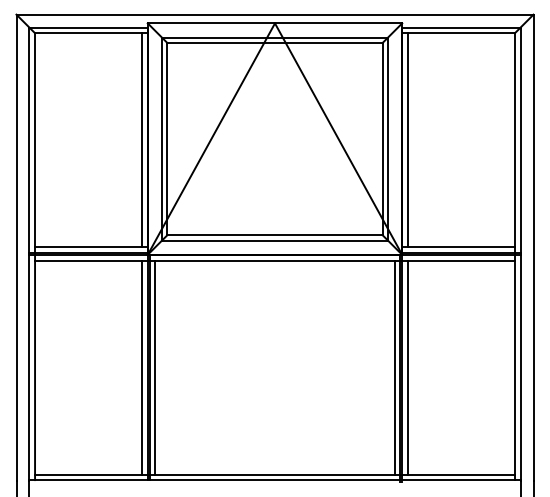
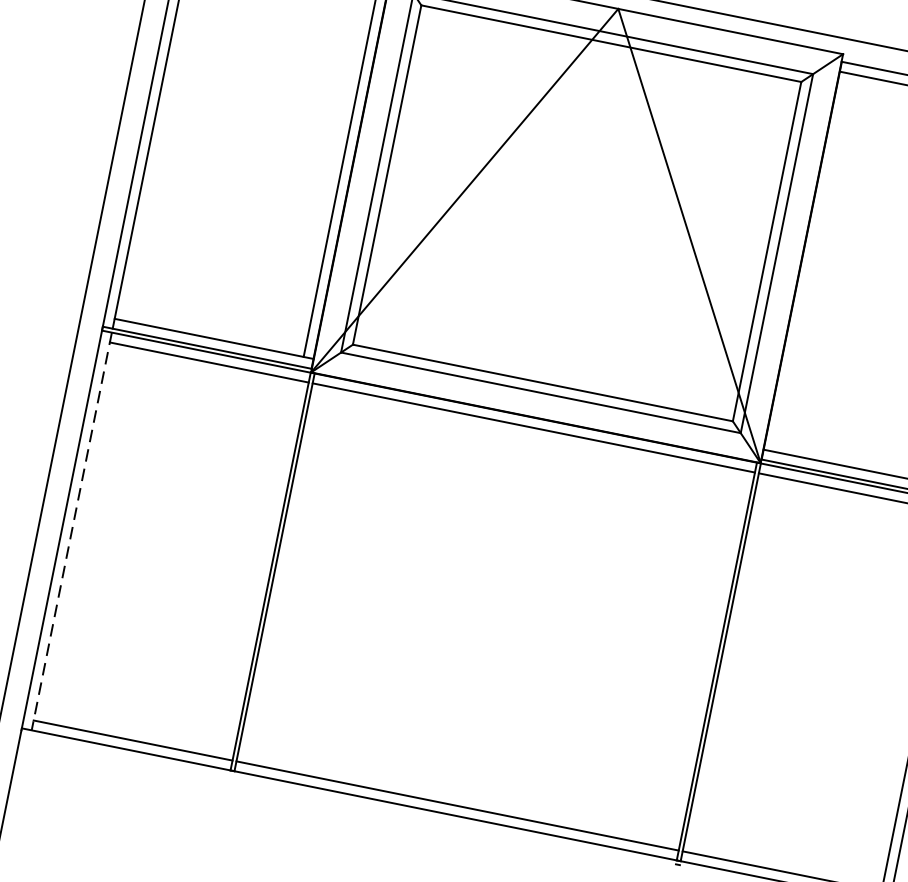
line: (407, 140) -> (810, 263), removed
line: (35, 367) -> (72, 531), solid -> dashed
line: (142, 367) -> (261, 569), removed
line: (155, 367) -> (284, 574), removed
line: (394, 367) -> (706, 659), removed
line: (407, 367) -> (729, 664), removed

